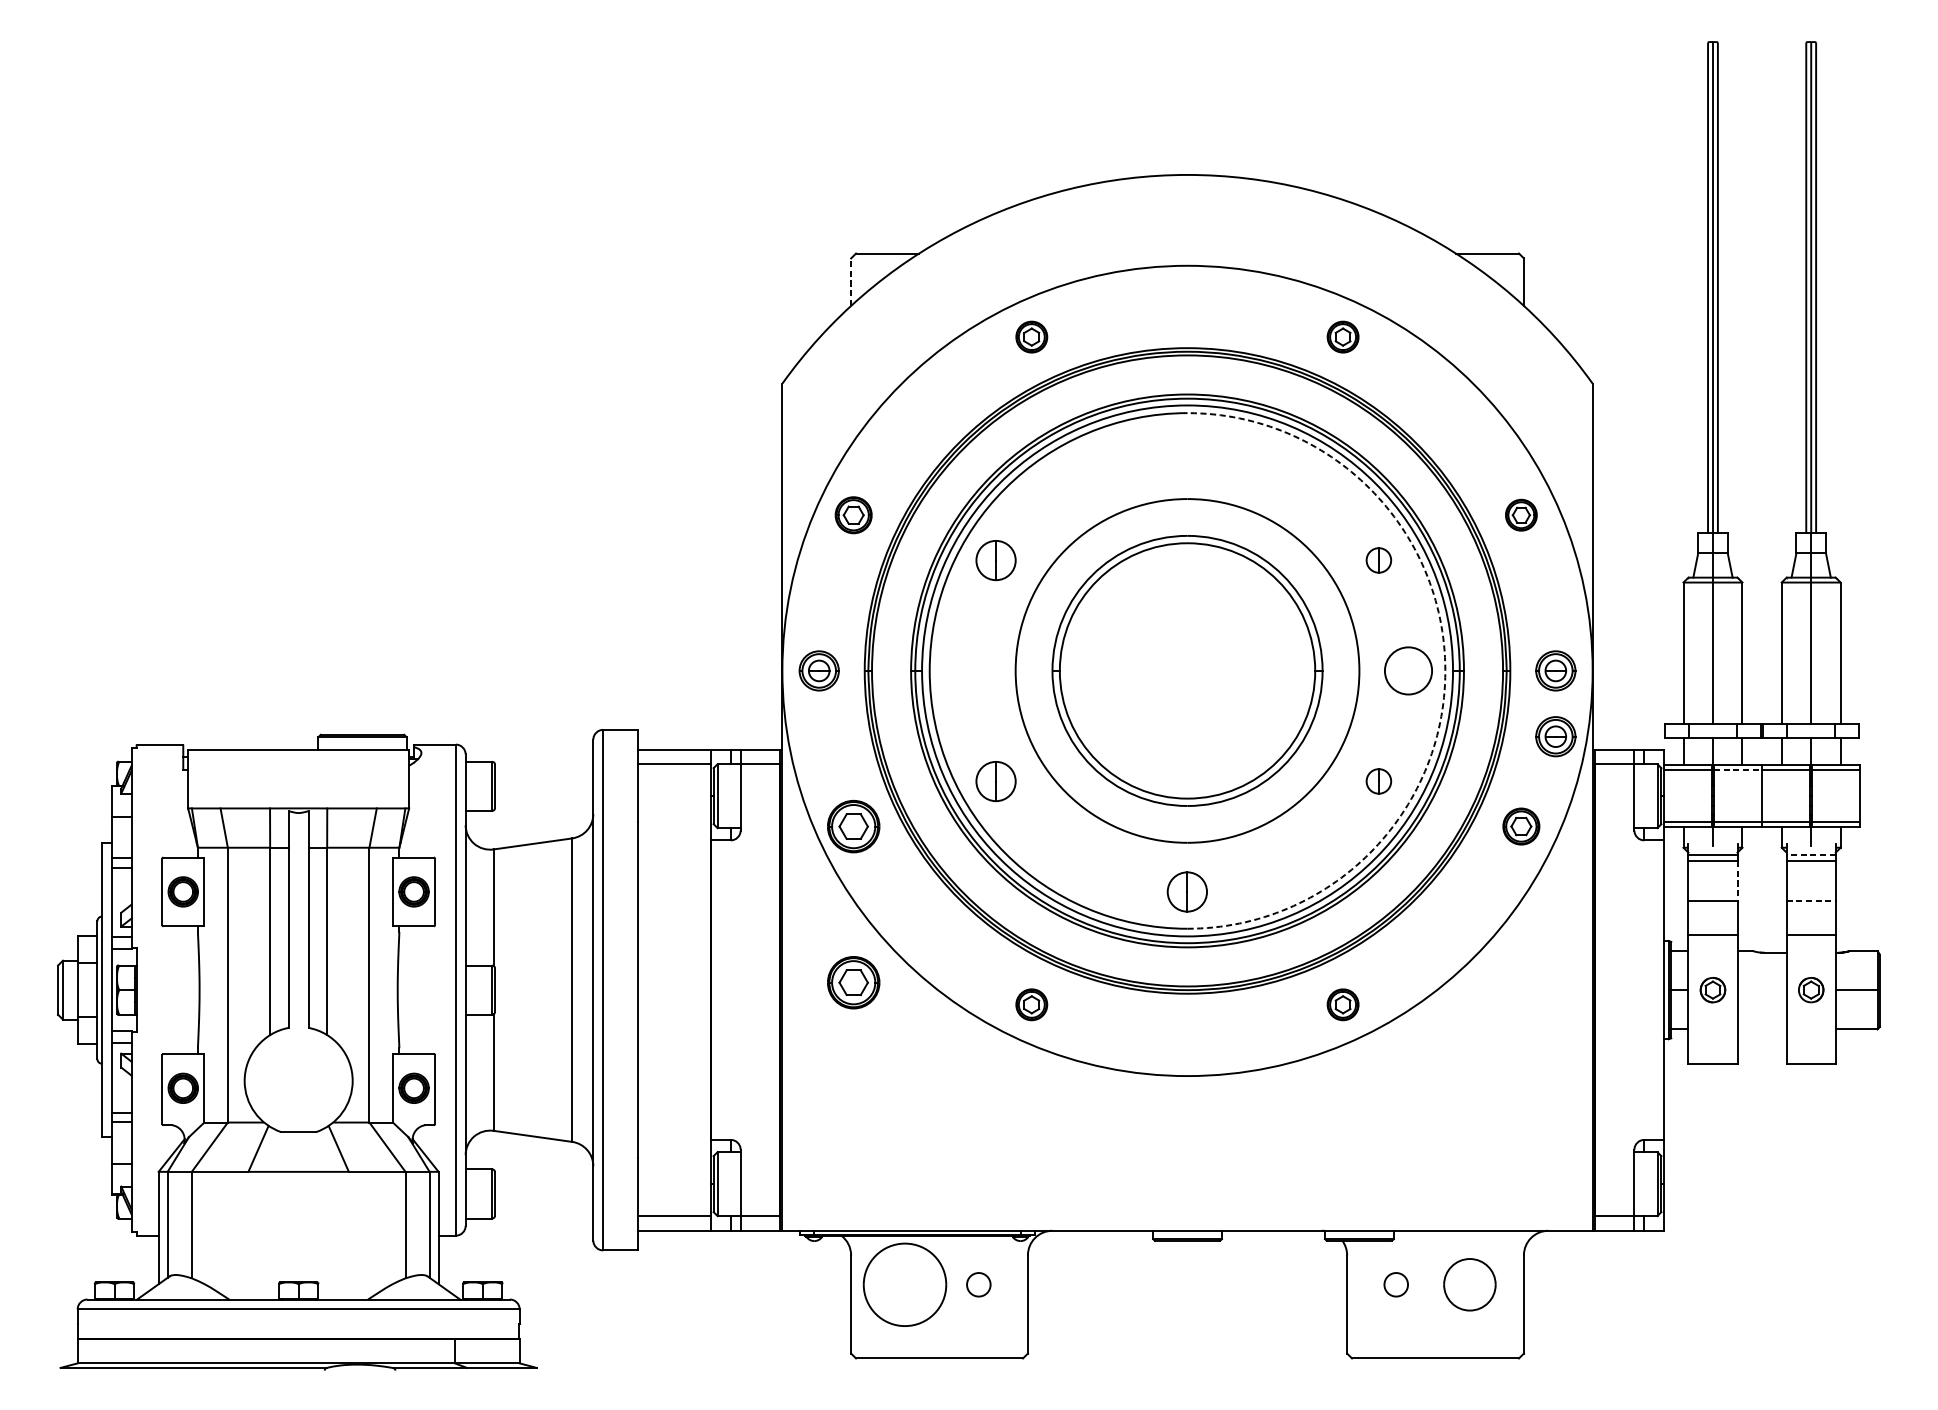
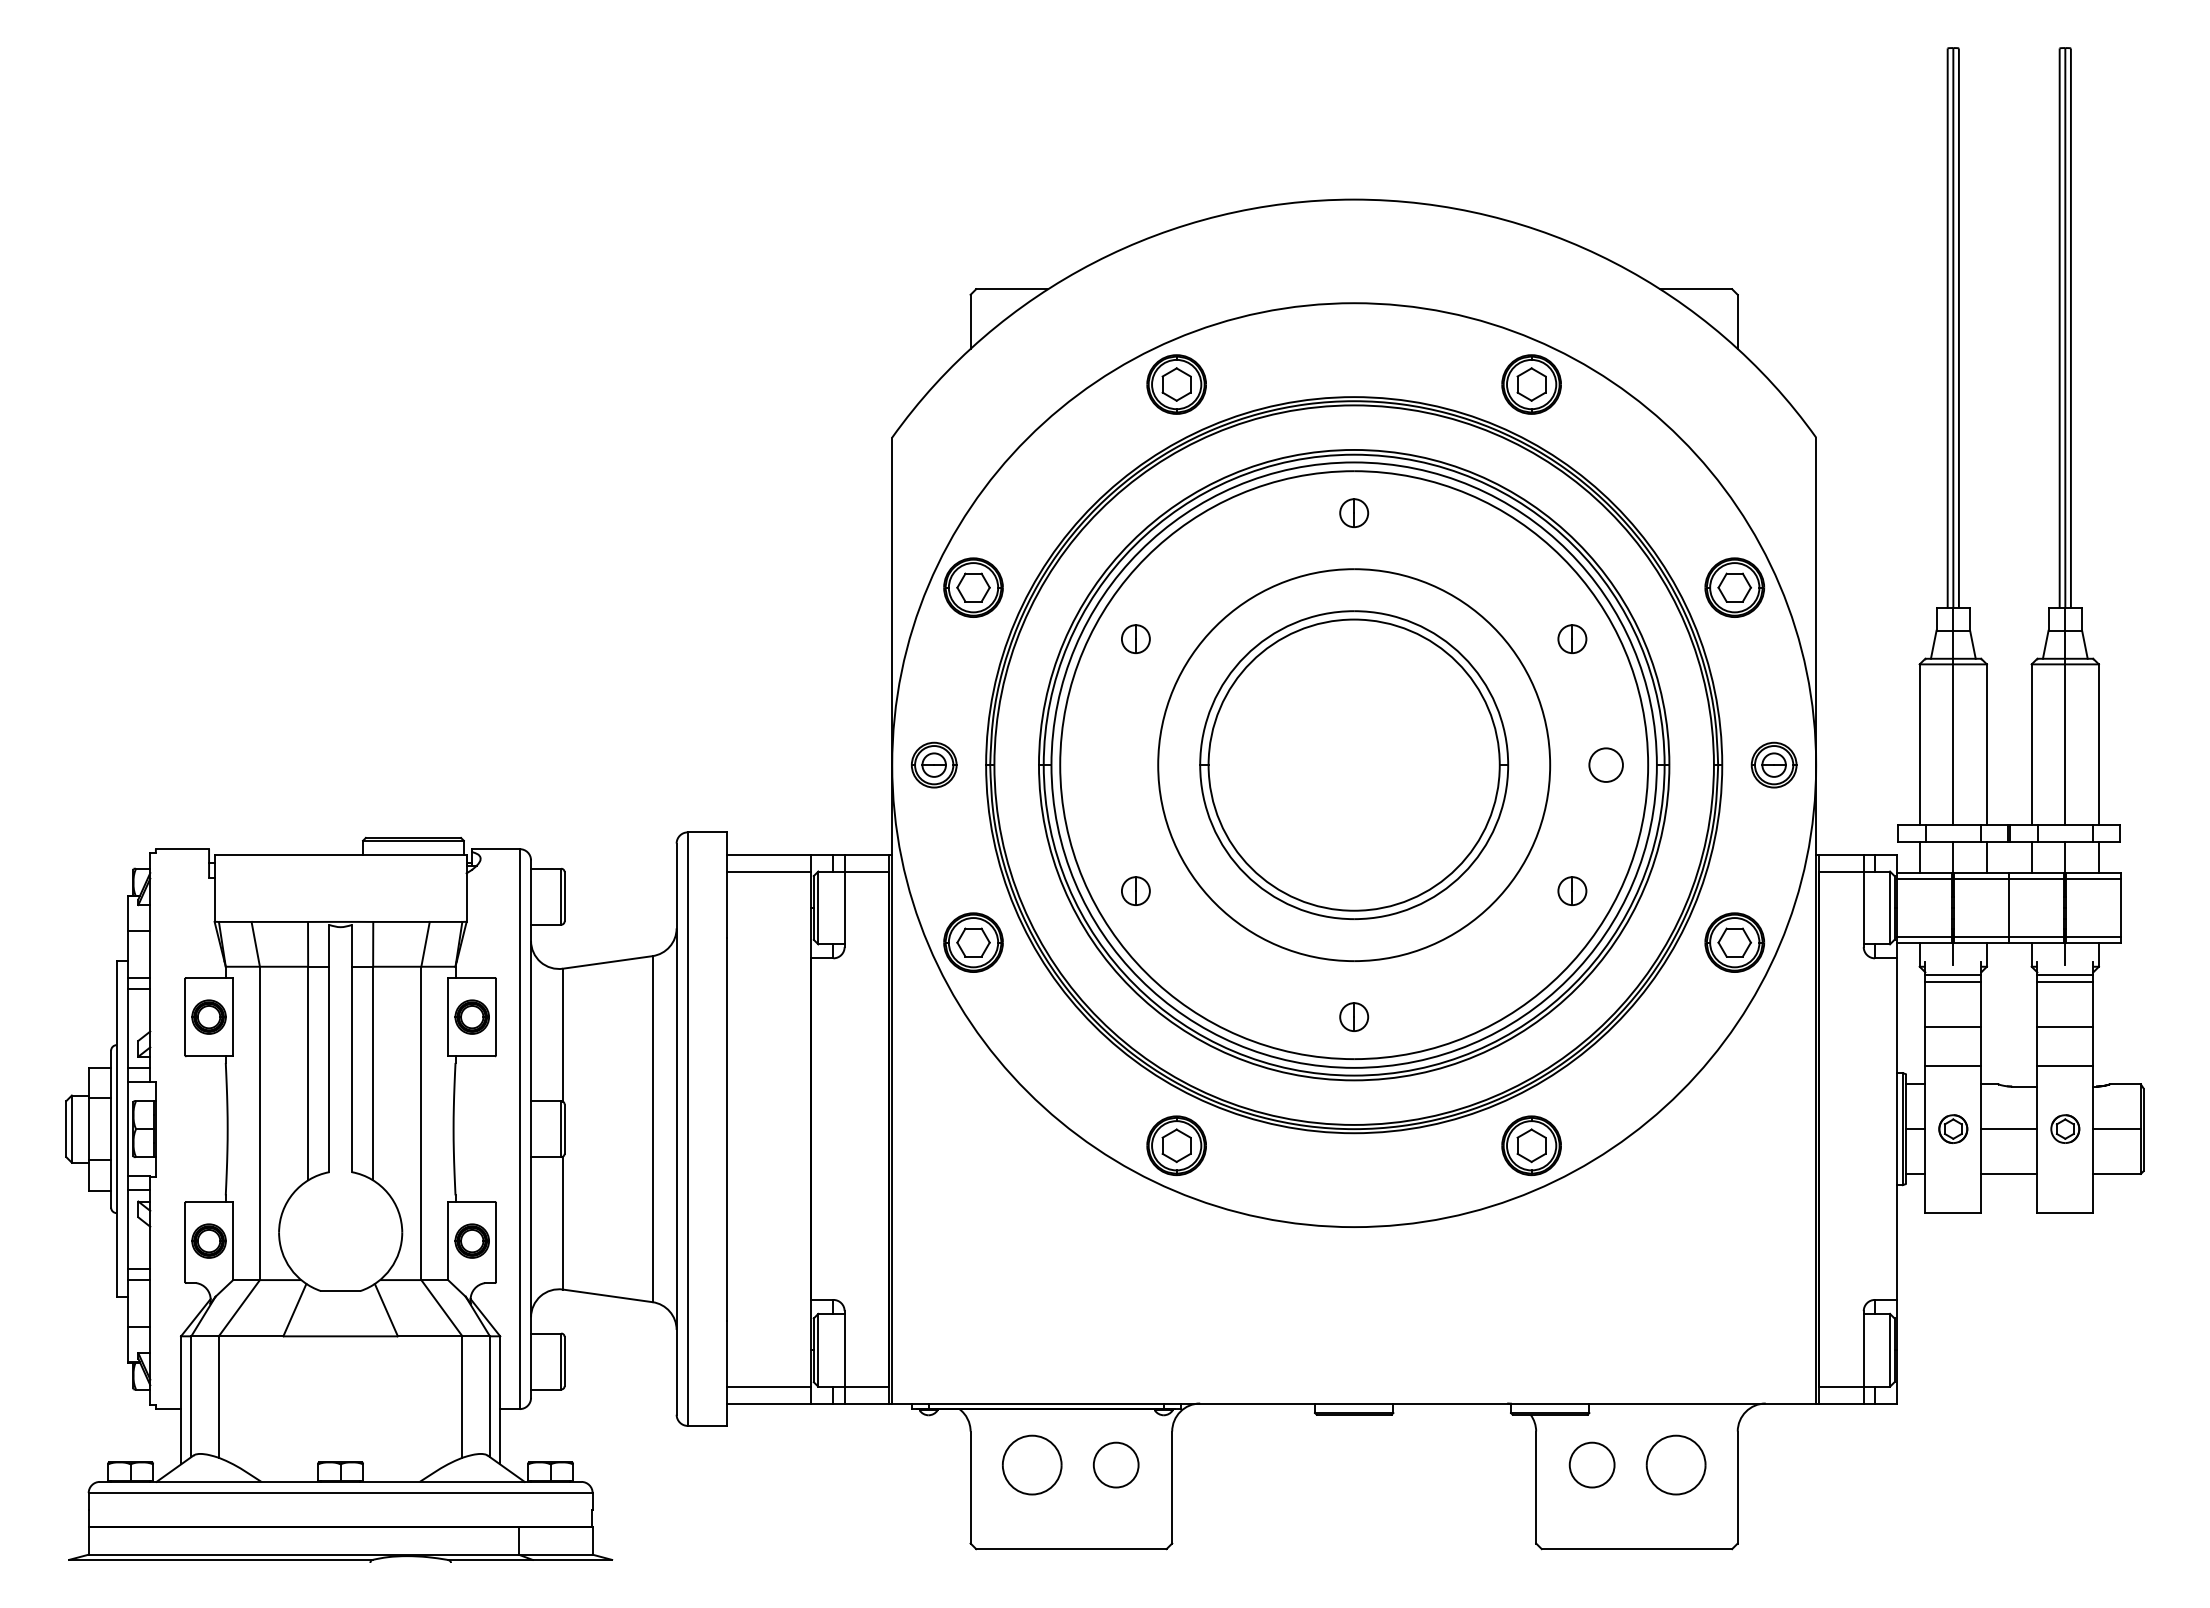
line: (851, 281) -> (970, 321), dashed -> solid
part: (1031, 337) -> (1176, 384), size x1.67
part: (1343, 337) -> (1531, 384), size x1.67
part: (1187, 450) -> (1354, 513), added
part: (853, 515) -> (973, 587), size x1.43
part: (1521, 515) -> (1734, 587), size x1.67
part: (995, 559) -> (1135, 638), size x0.62
circle: (1407, 670) -> (1605, 764), size x0.62
arc: (1445, 671) -> (1648, 765), dashed -> solid
part: (1555, 736) -> (1773, 839), removed
line: (1738, 770) -> (1982, 878), dashed -> solid
part: (995, 780) -> (1135, 890), size x0.62
part: (1521, 826) -> (1734, 942), size x1.43
line: (1811, 854) -> (2065, 974), dashed -> solid
line: (1737, 881) -> (1981, 1005), dashed -> solid
part: (1187, 891) -> (1354, 1016), size x0.62
line: (1811, 901) -> (2065, 1027), dashed -> solid
part: (853, 982) -> (973, 1120), removed
line: (1762, 990) -> (2009, 1129), added
part: (1031, 1004) -> (1176, 1145), size x1.67
part: (1343, 1004) -> (1531, 1145), size x1.67
line: (1762, 1029) -> (2009, 1173), added
part: (905, 1284) -> (1032, 1464), size x0.62
circle: (978, 1284) -> (1115, 1464), size x1.67
circle: (1395, 1284) -> (1591, 1464), size x1.67

